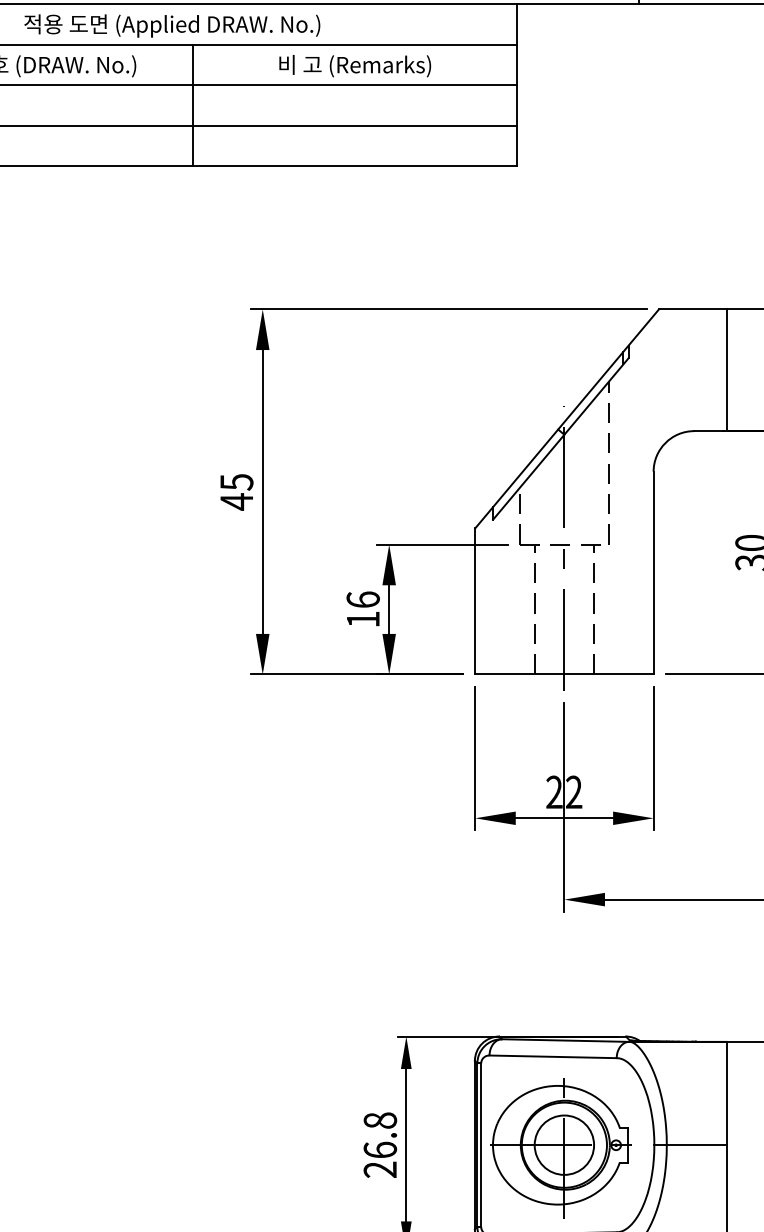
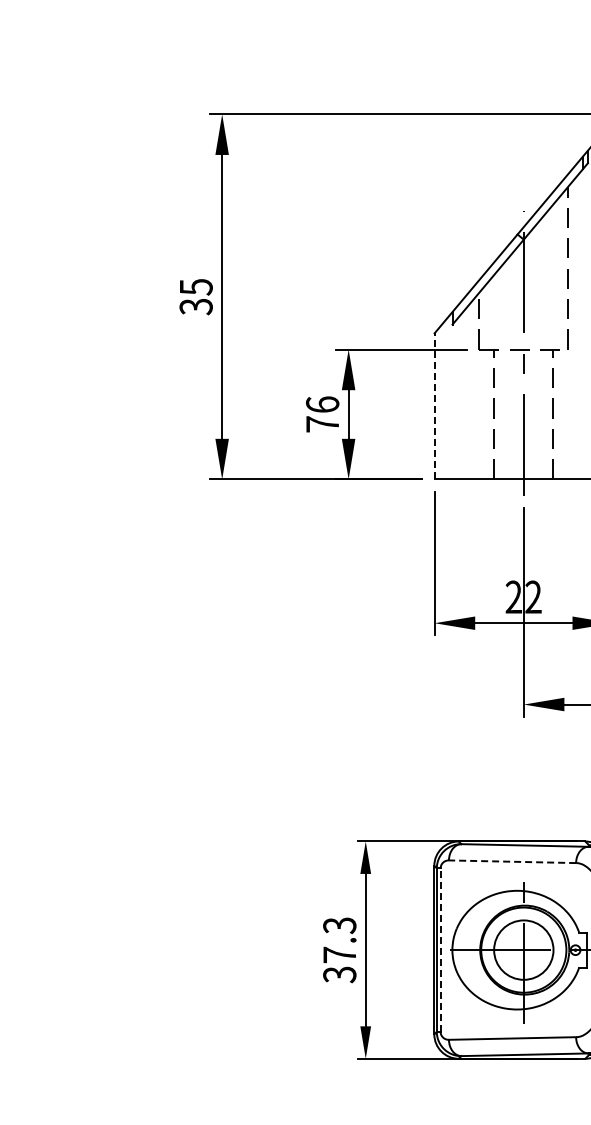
text: (236, 501) -> (195, 306), 45 -> 35
line: (475, 601) -> (434, 406), solid -> dashed
text: (363, 619) -> (322, 424), 16 -> 76
line: (553, 1056) -> (512, 861), solid -> dashed
text: (380, 1145) -> (339, 950), 26.8 -> 37.3
line: (481, 1145) -> (440, 950), solid -> dashed

